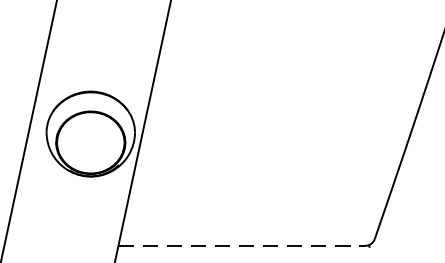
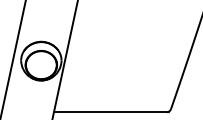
line: (242, 246) -> (110, 112), dashed -> solid

